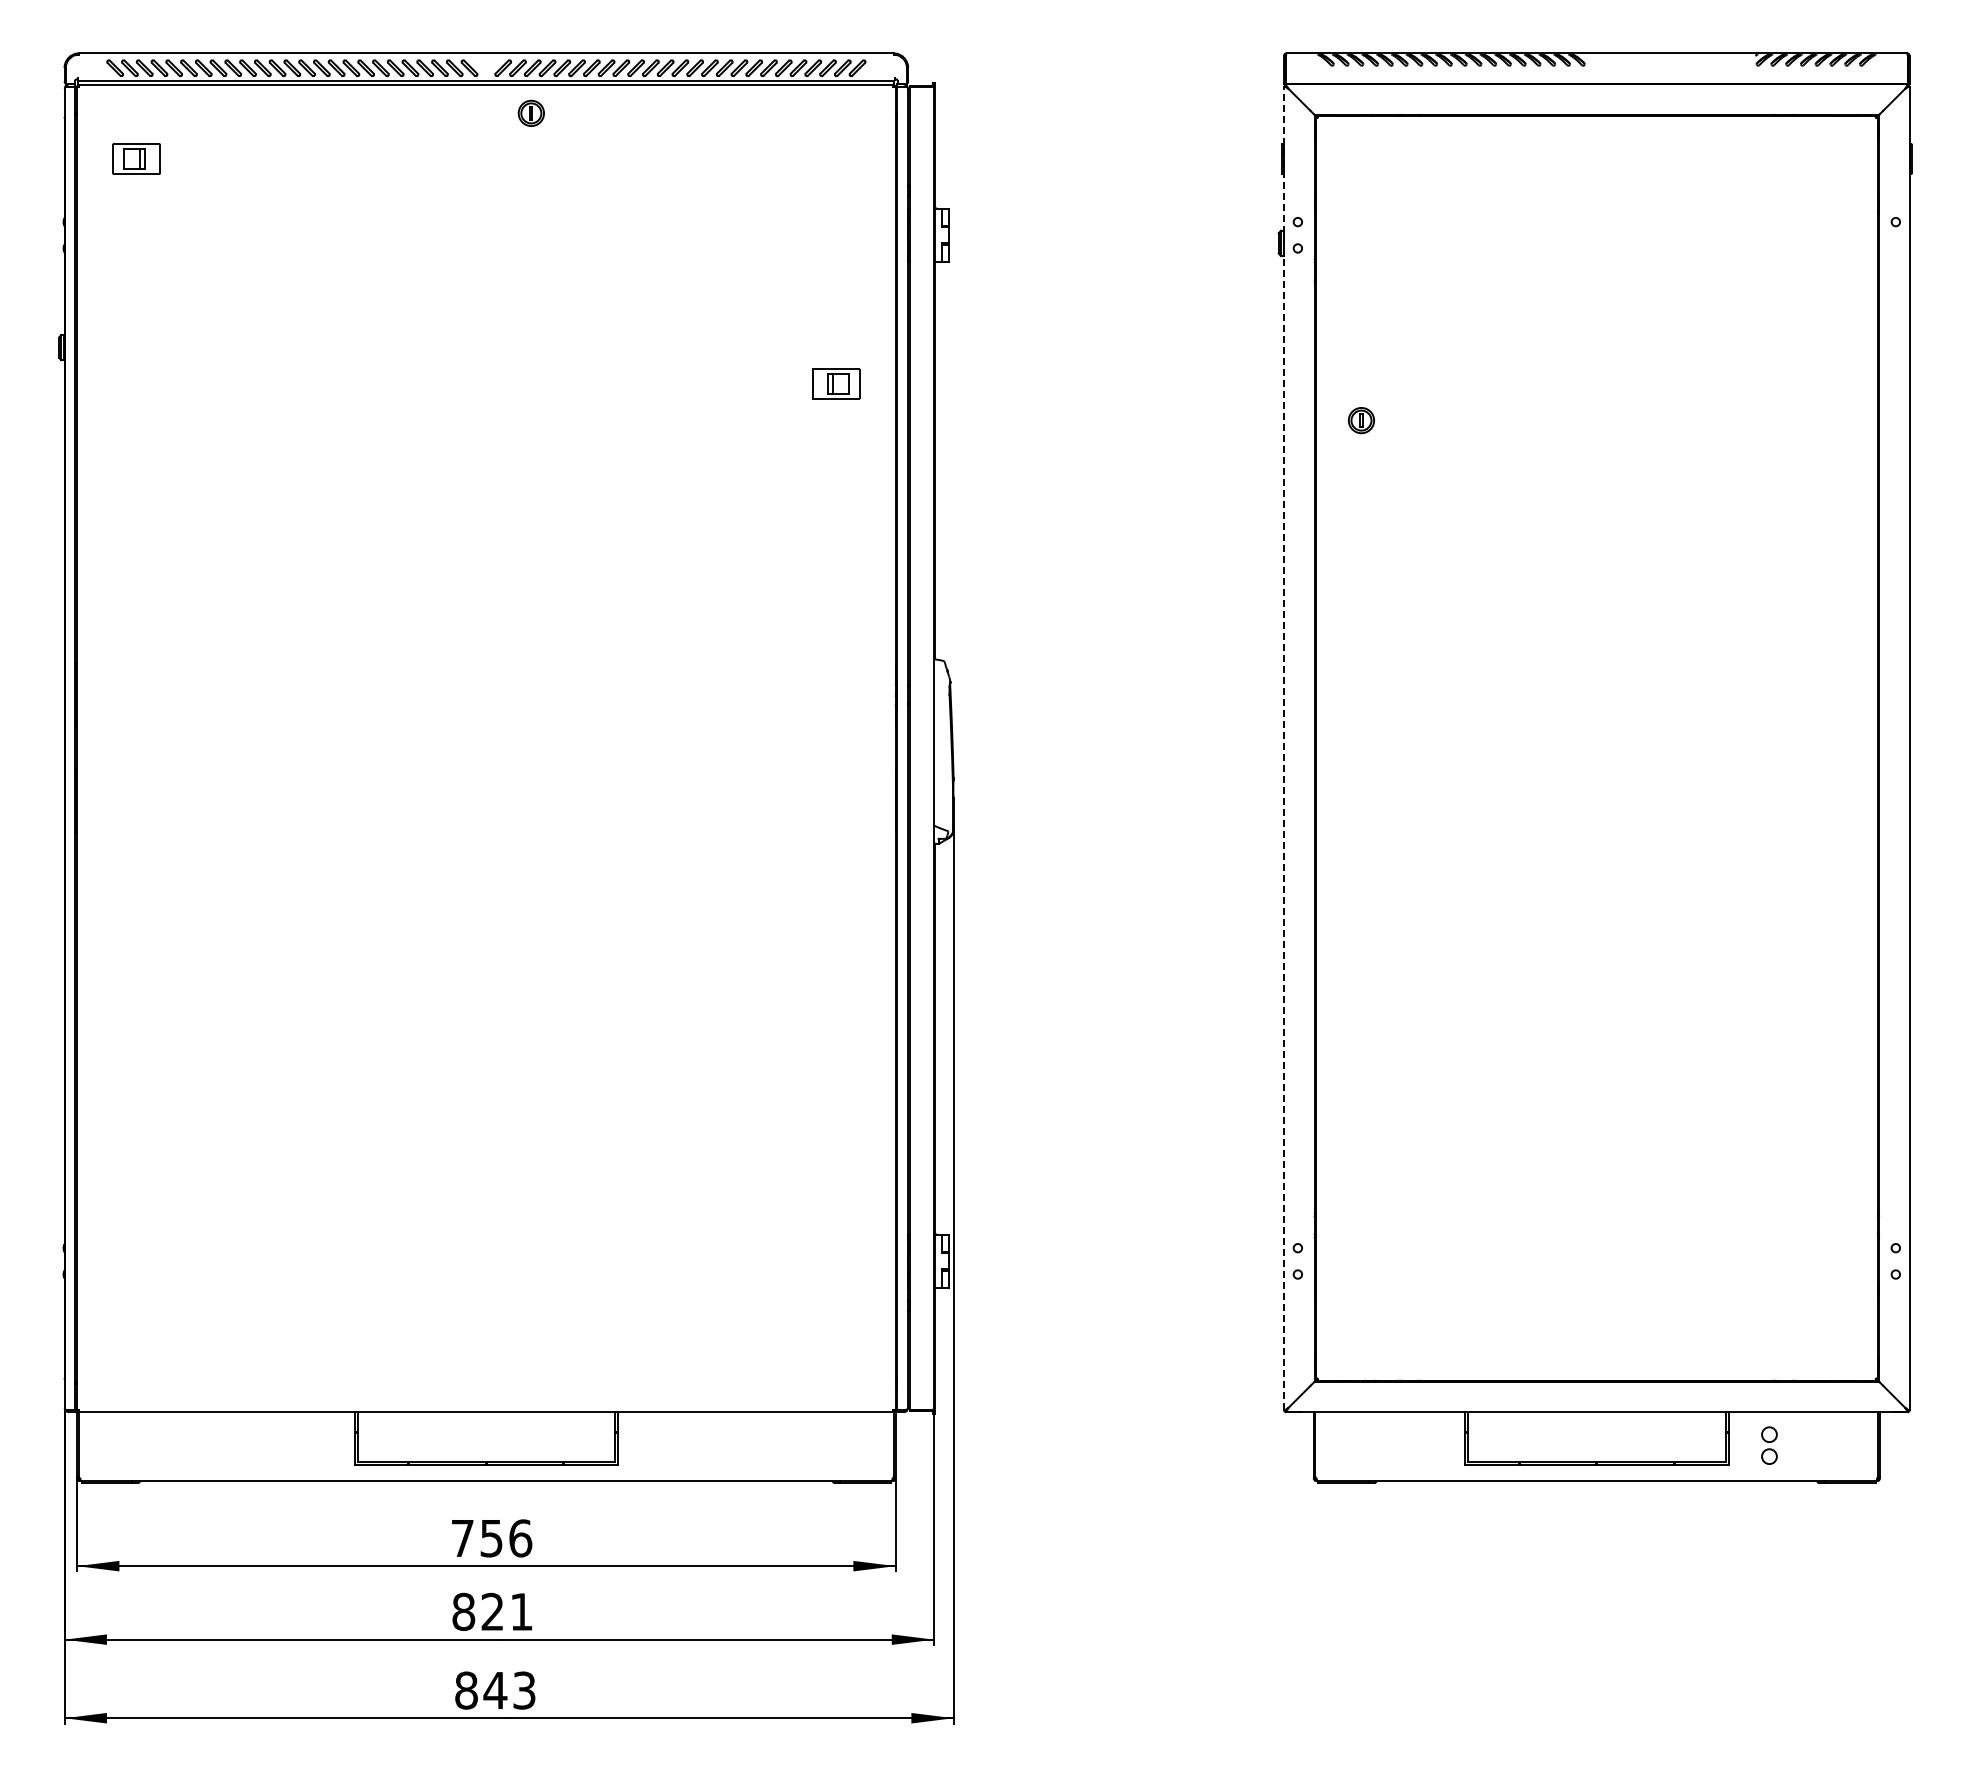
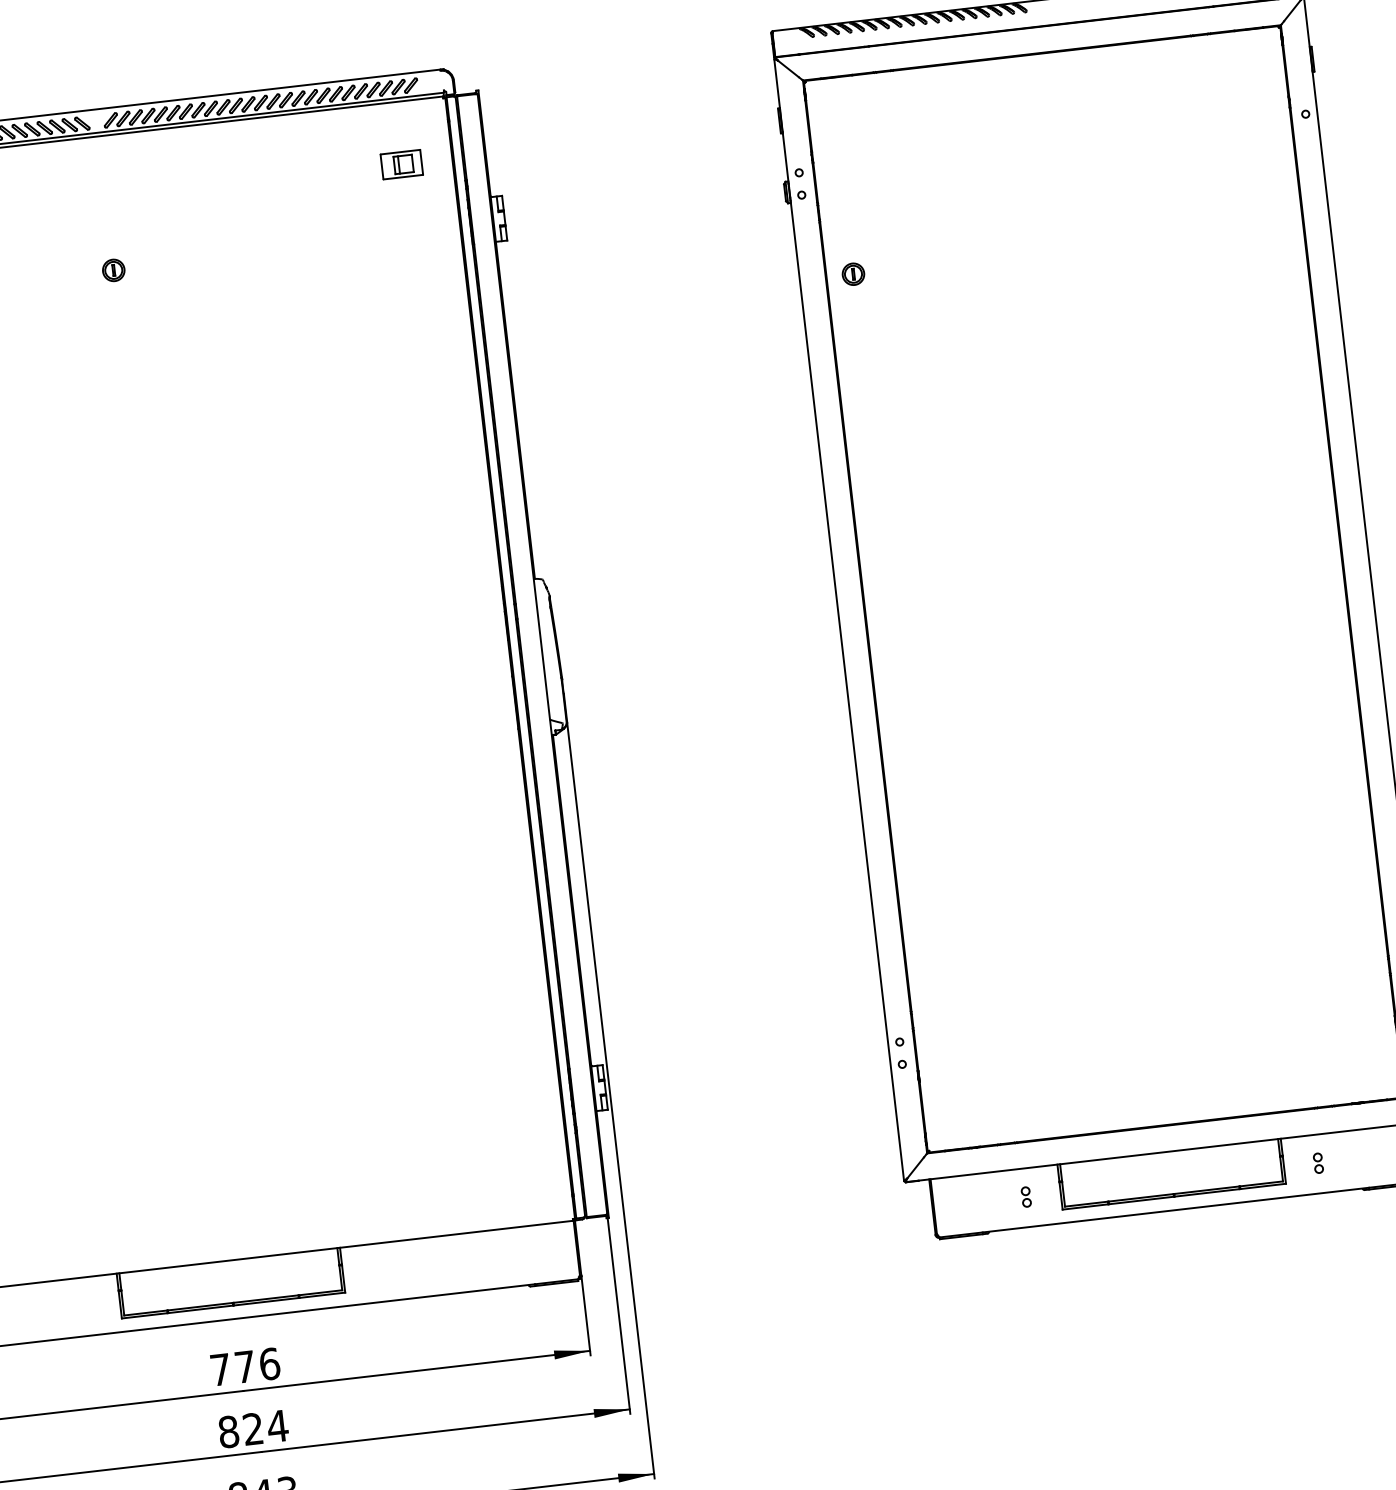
part: (530, 112) -> (112, 269), moved
part: (836, 383) -> (402, 164), moved
part: (1361, 420) -> (853, 274), moved
line: (1284, 748) -> (839, 620), dashed -> solid
part: (1424, 1445) -> (1026, 1196), added
part: (1768, 1445) -> (1317, 1163), size x0.62
text: (491, 1538) -> (245, 1367), 756 -> 776
text: (521, 1611) -> (277, 1425), 821 -> 824

